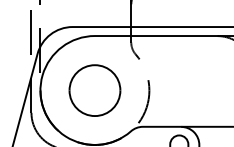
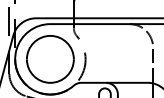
part: (95, 90) -> (50, 59), size x1.43

